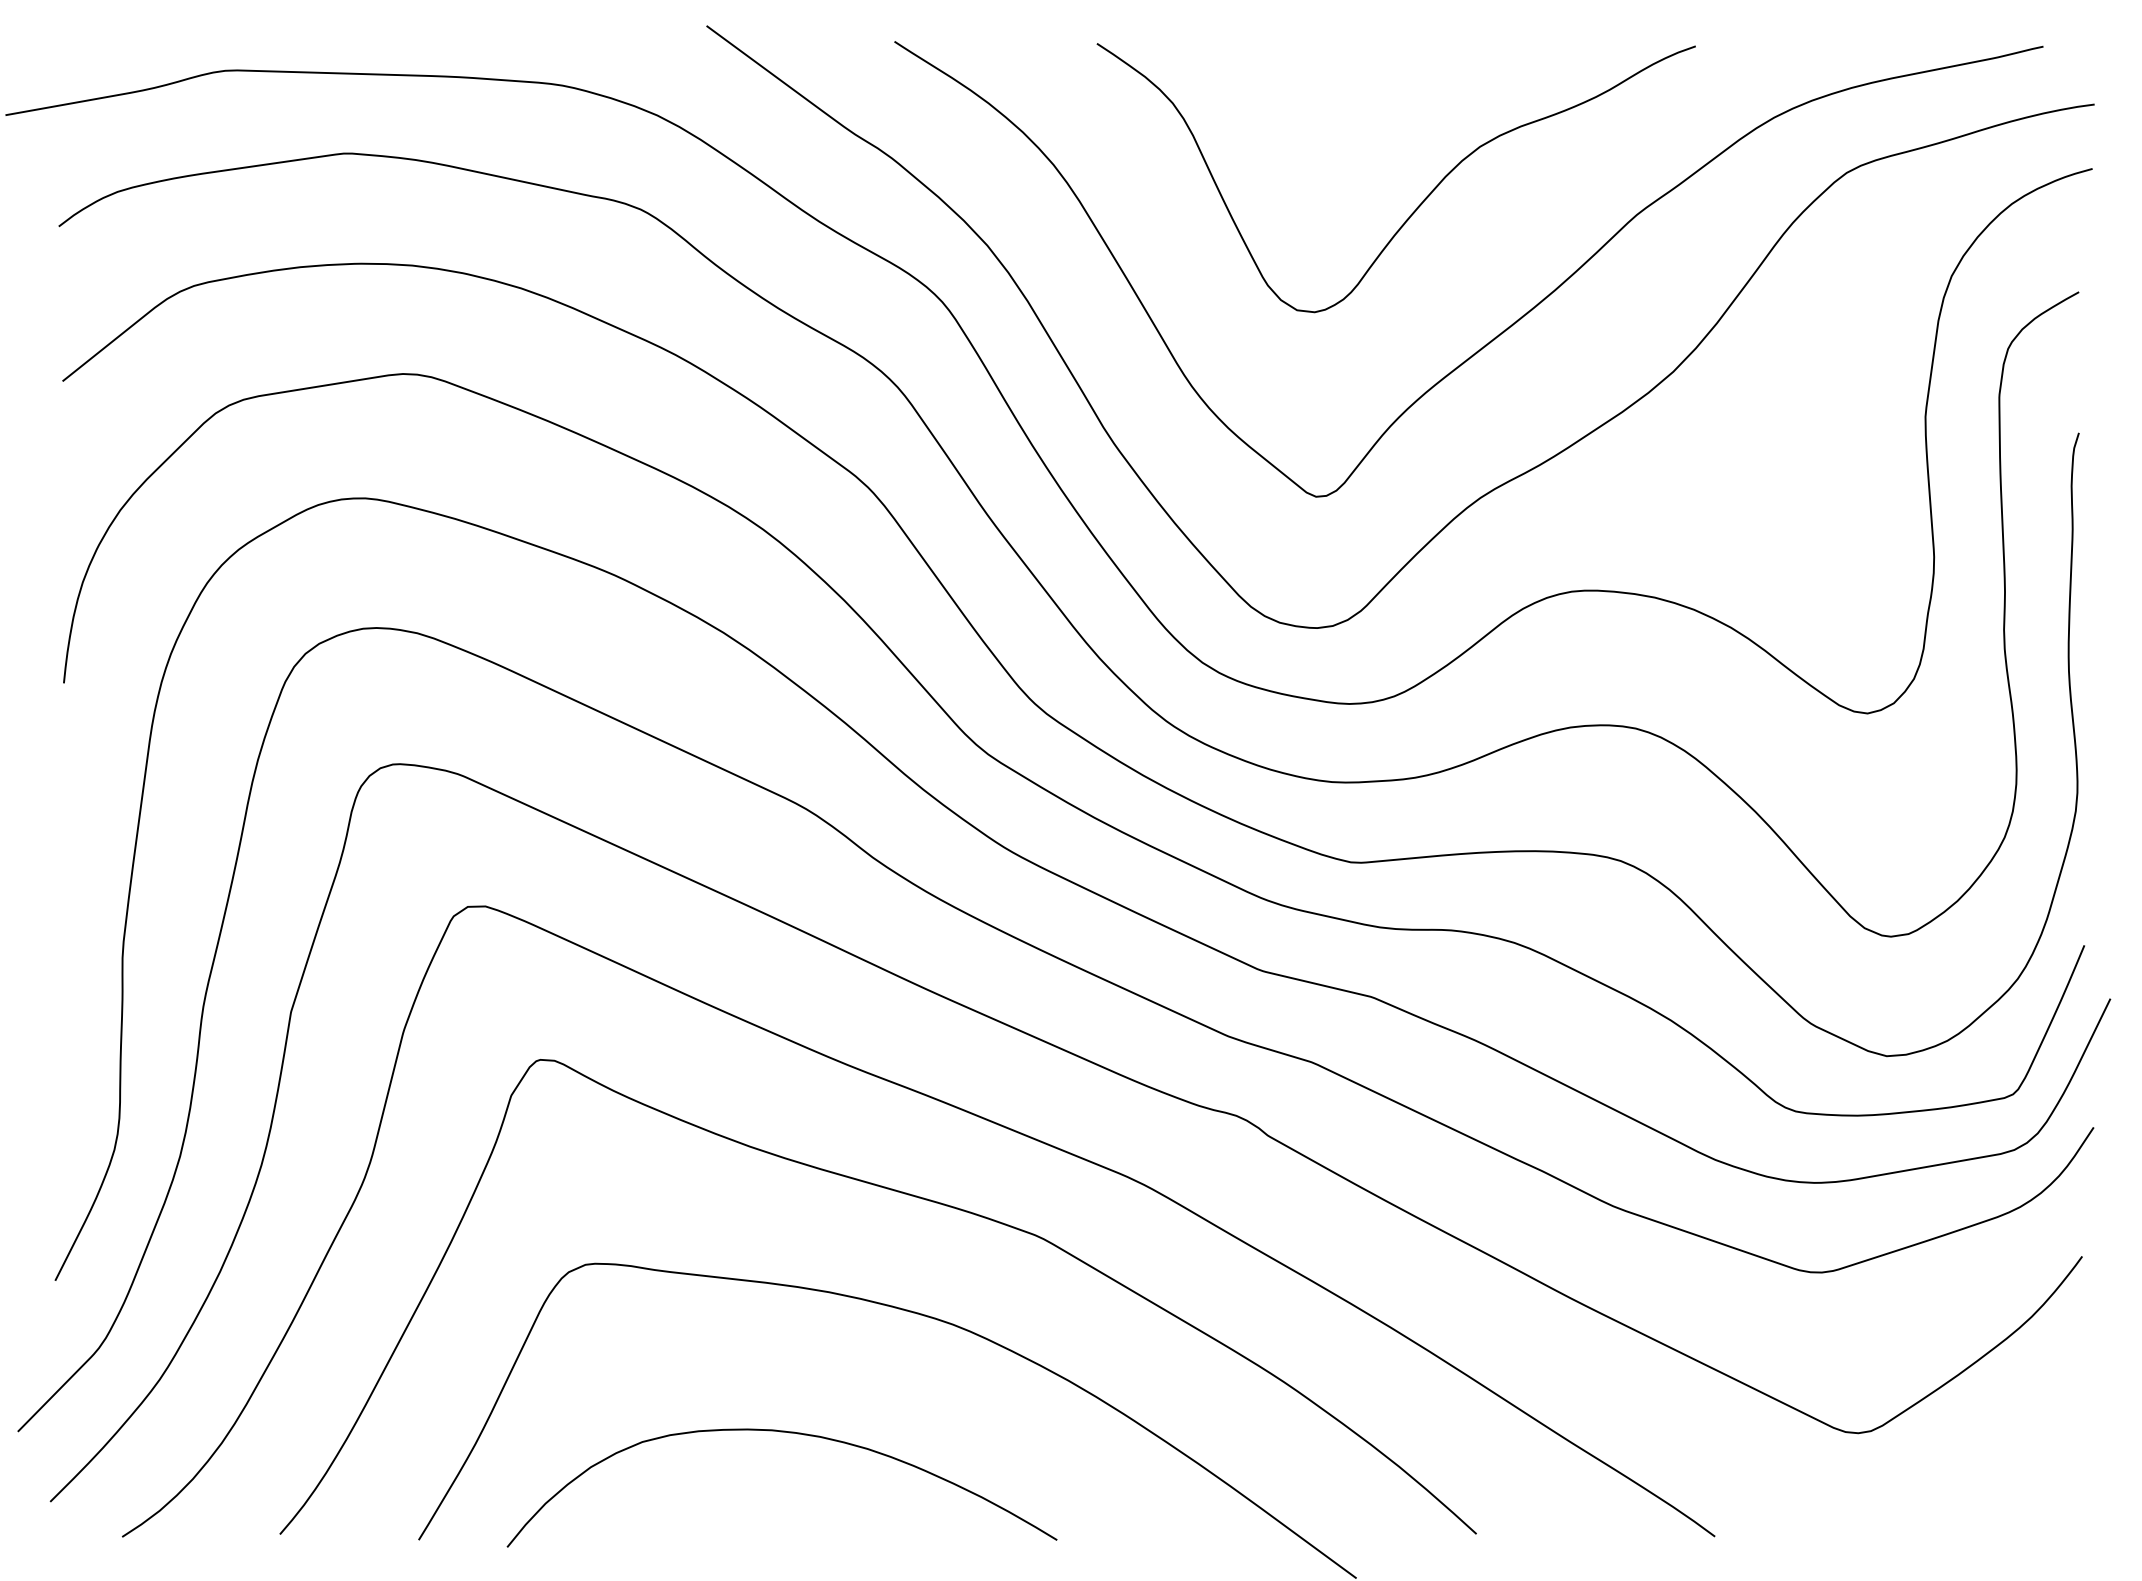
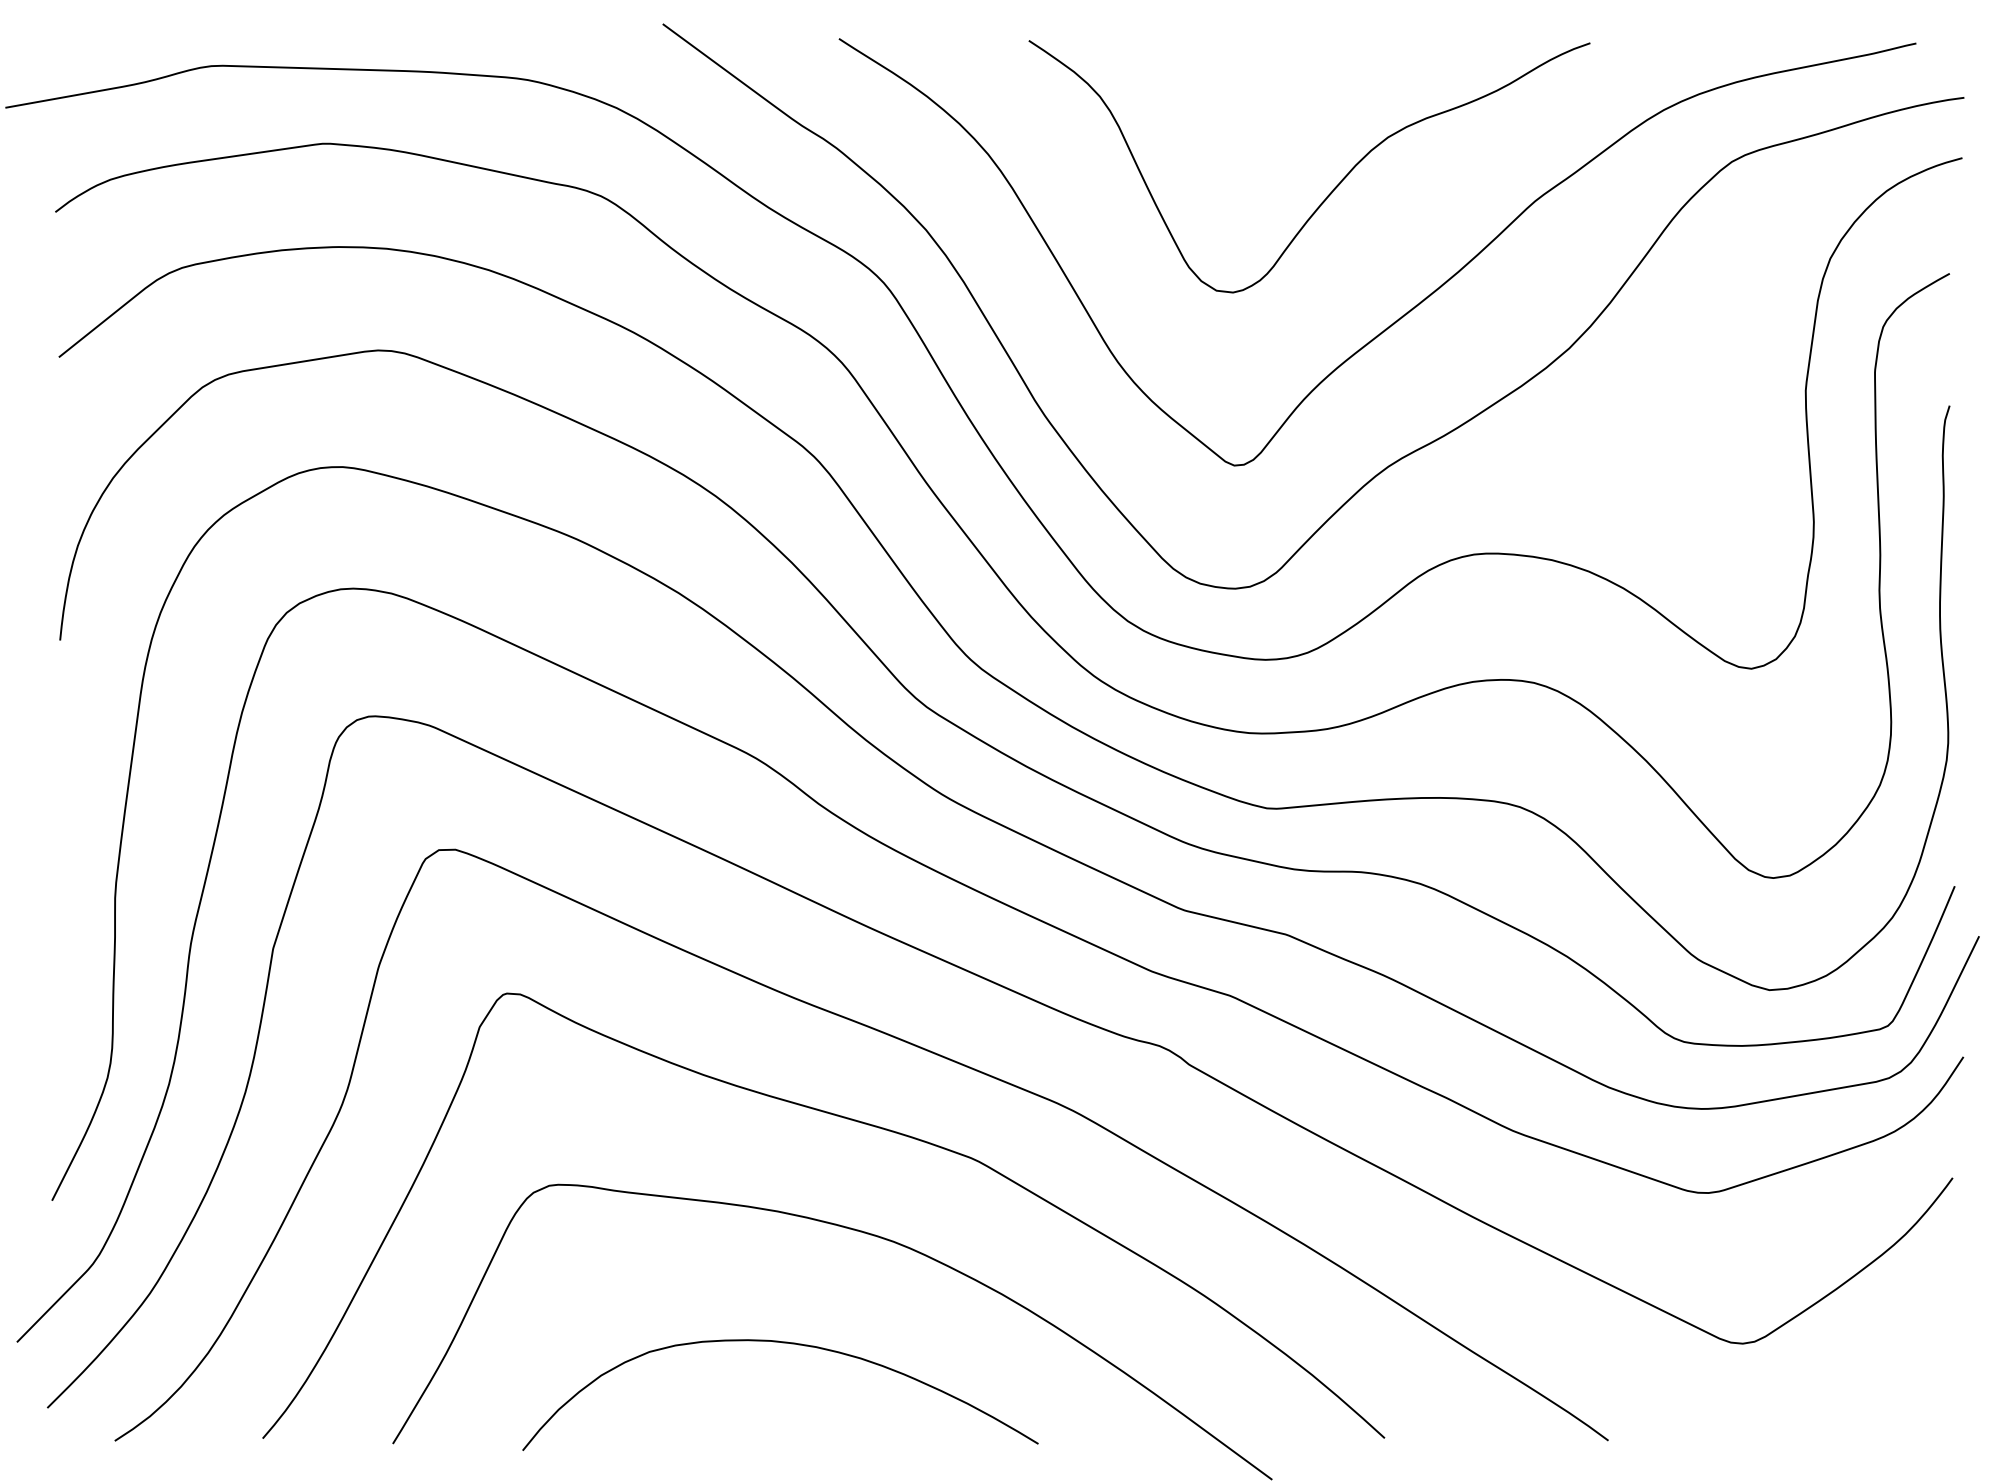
curve: (789, 1433) -> (787, 1343), moved

